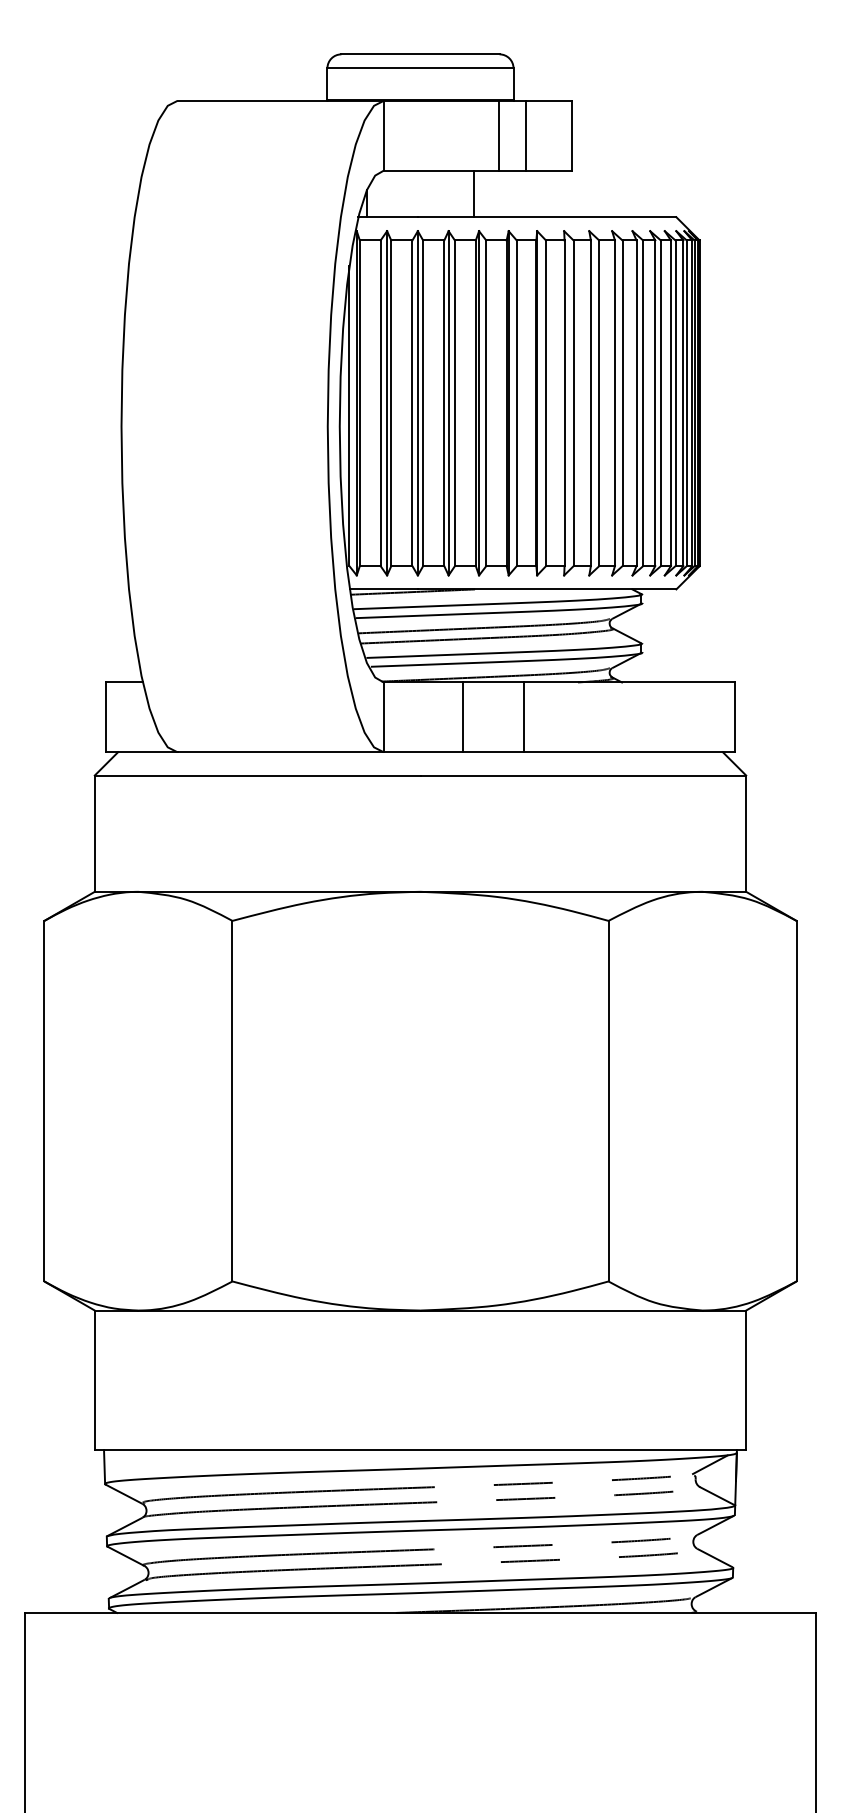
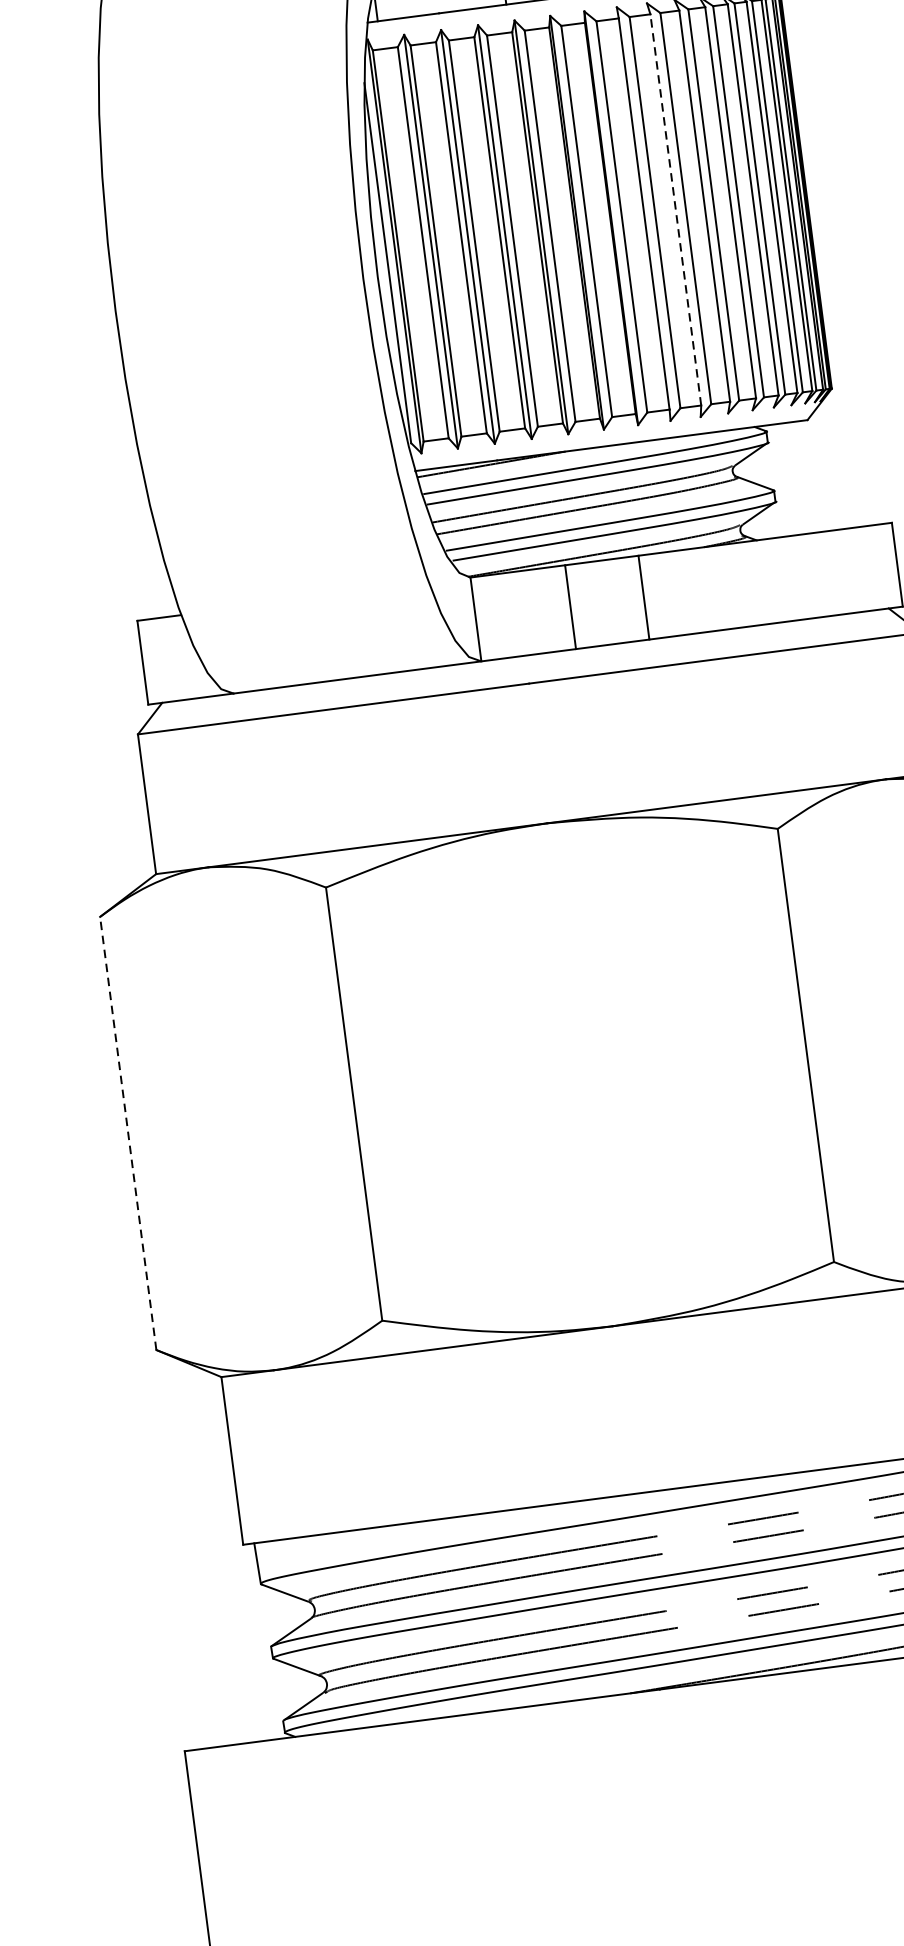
line: (590, 403) -> (675, 210), solid -> dashed
line: (44, 1100) -> (128, 1132), solid -> dashed

